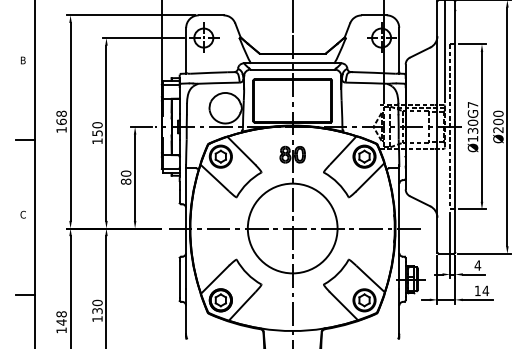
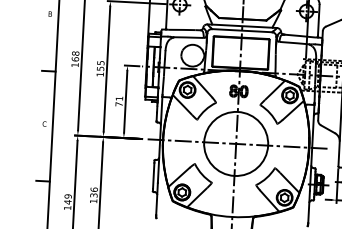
text: (97, 125) -> (100, 63), 150 -> 155
text: (125, 177) -> (118, 101), 80 -> 71
text: (97, 302) -> (94, 189), 130 -> 136
text: (61, 314) -> (68, 196), 148 -> 149

